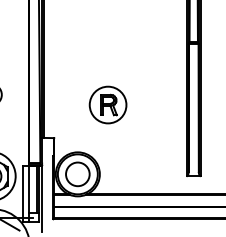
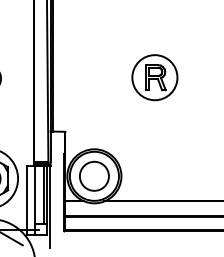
part: (107, 104) -> (154, 77), moved

